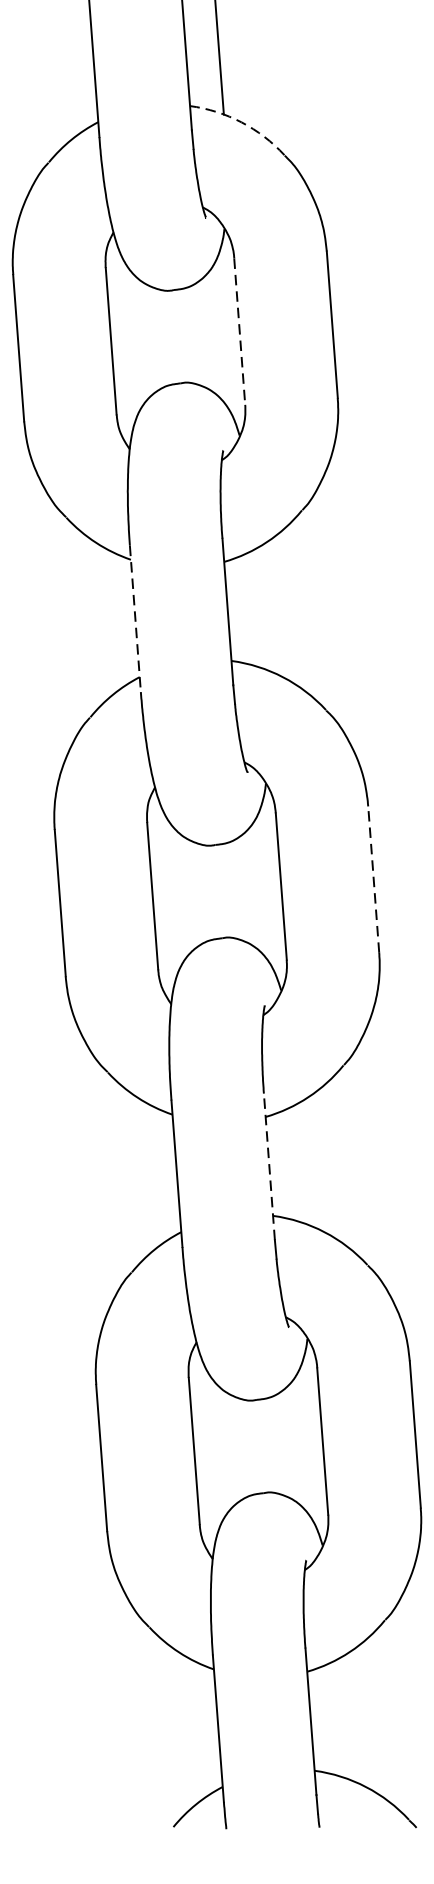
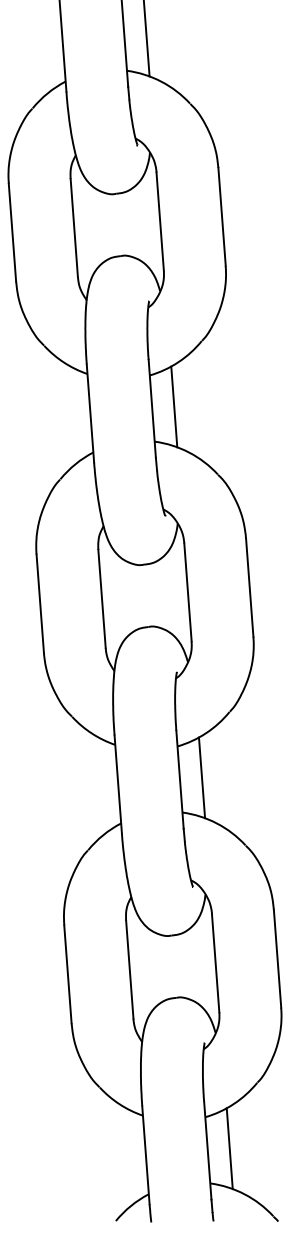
arc: (241, 122) -> (161, 81), dashed -> solid
line: (240, 333) -> (160, 222), dashed -> solid
line: (261, 608) -> (174, 406), added
line: (135, 620) -> (90, 414), dashed -> solid
line: (373, 879) -> (249, 587), dashed -> solid
line: (301, 1163) -> (201, 777), added
line: (268, 1166) -> (179, 779), dashed -> solid
line: (343, 1718) -> (229, 1148), added

